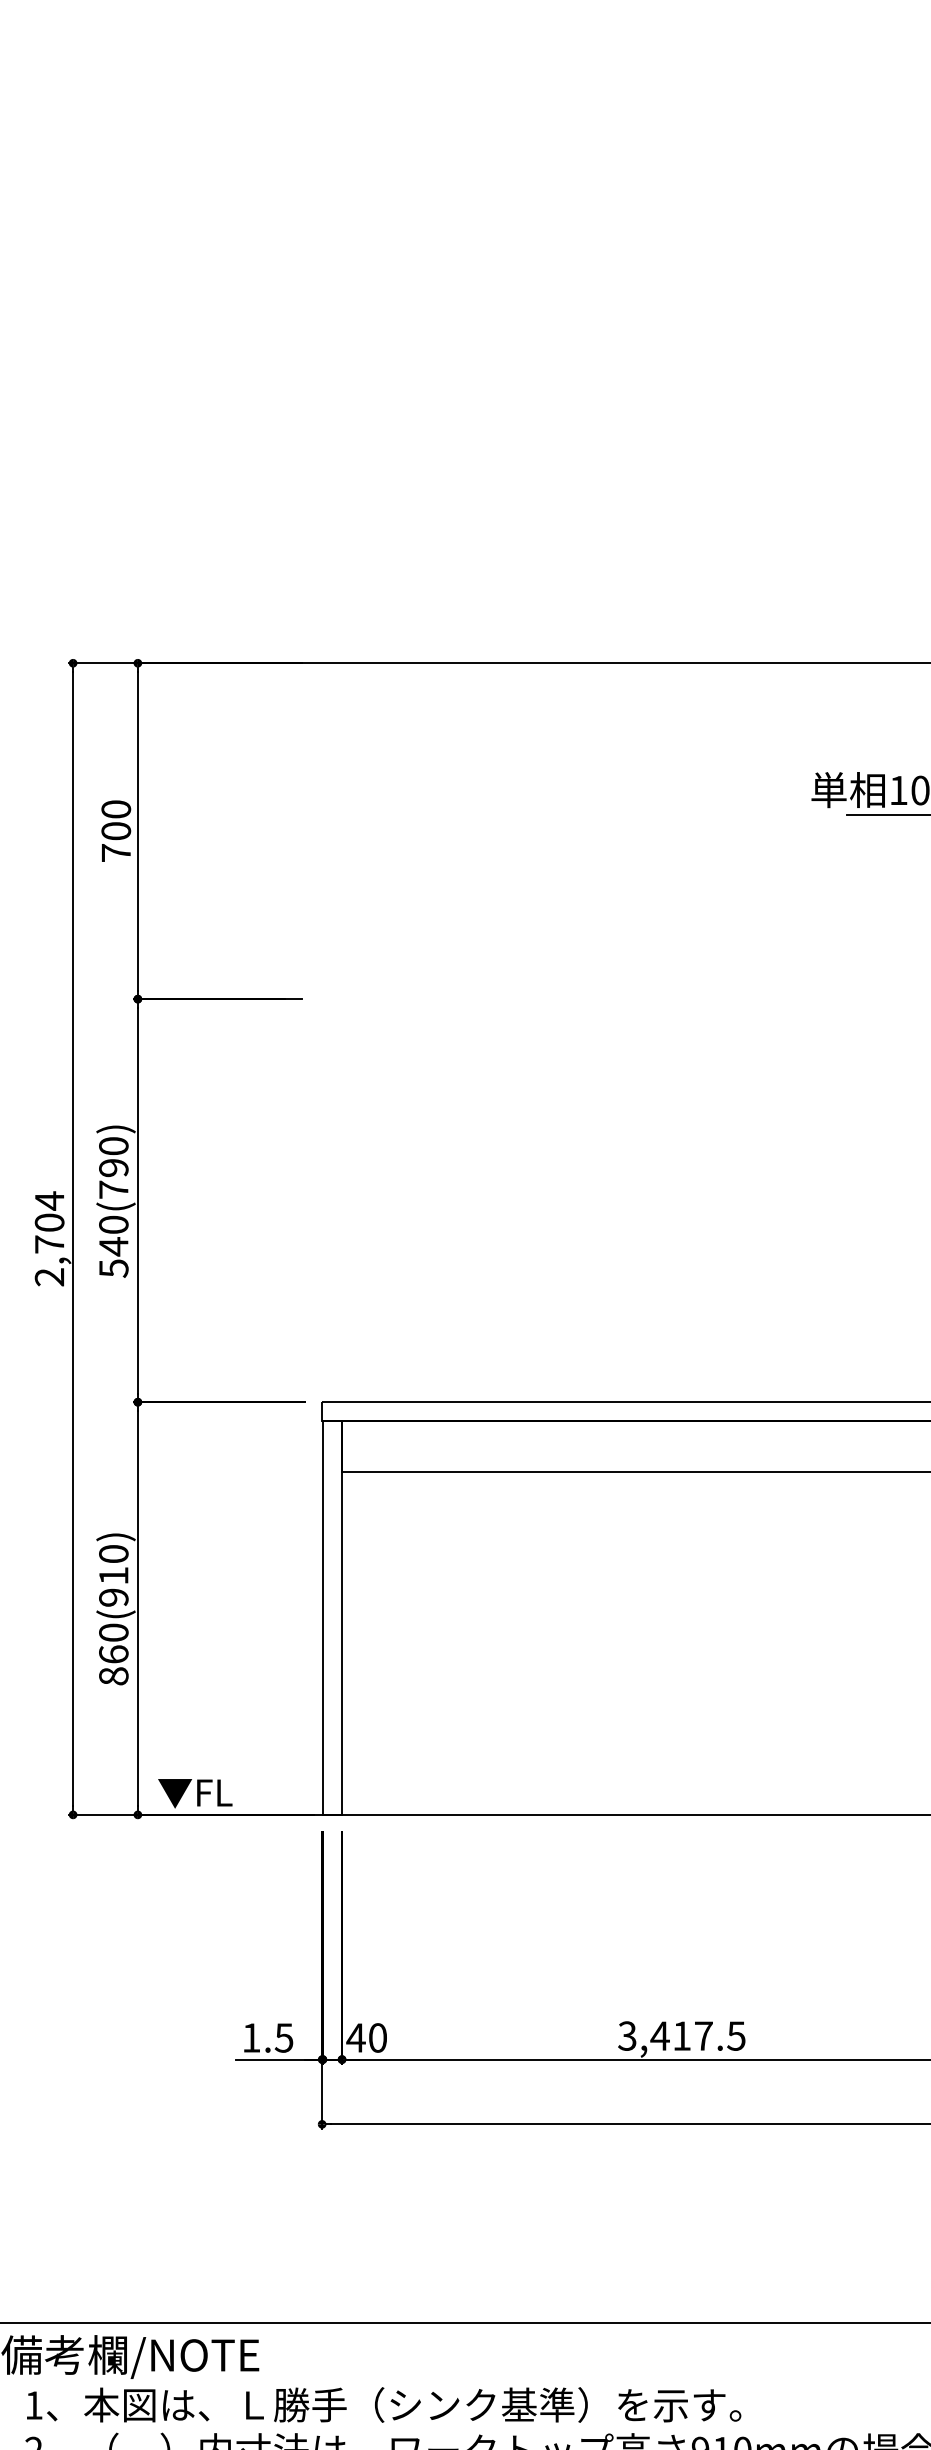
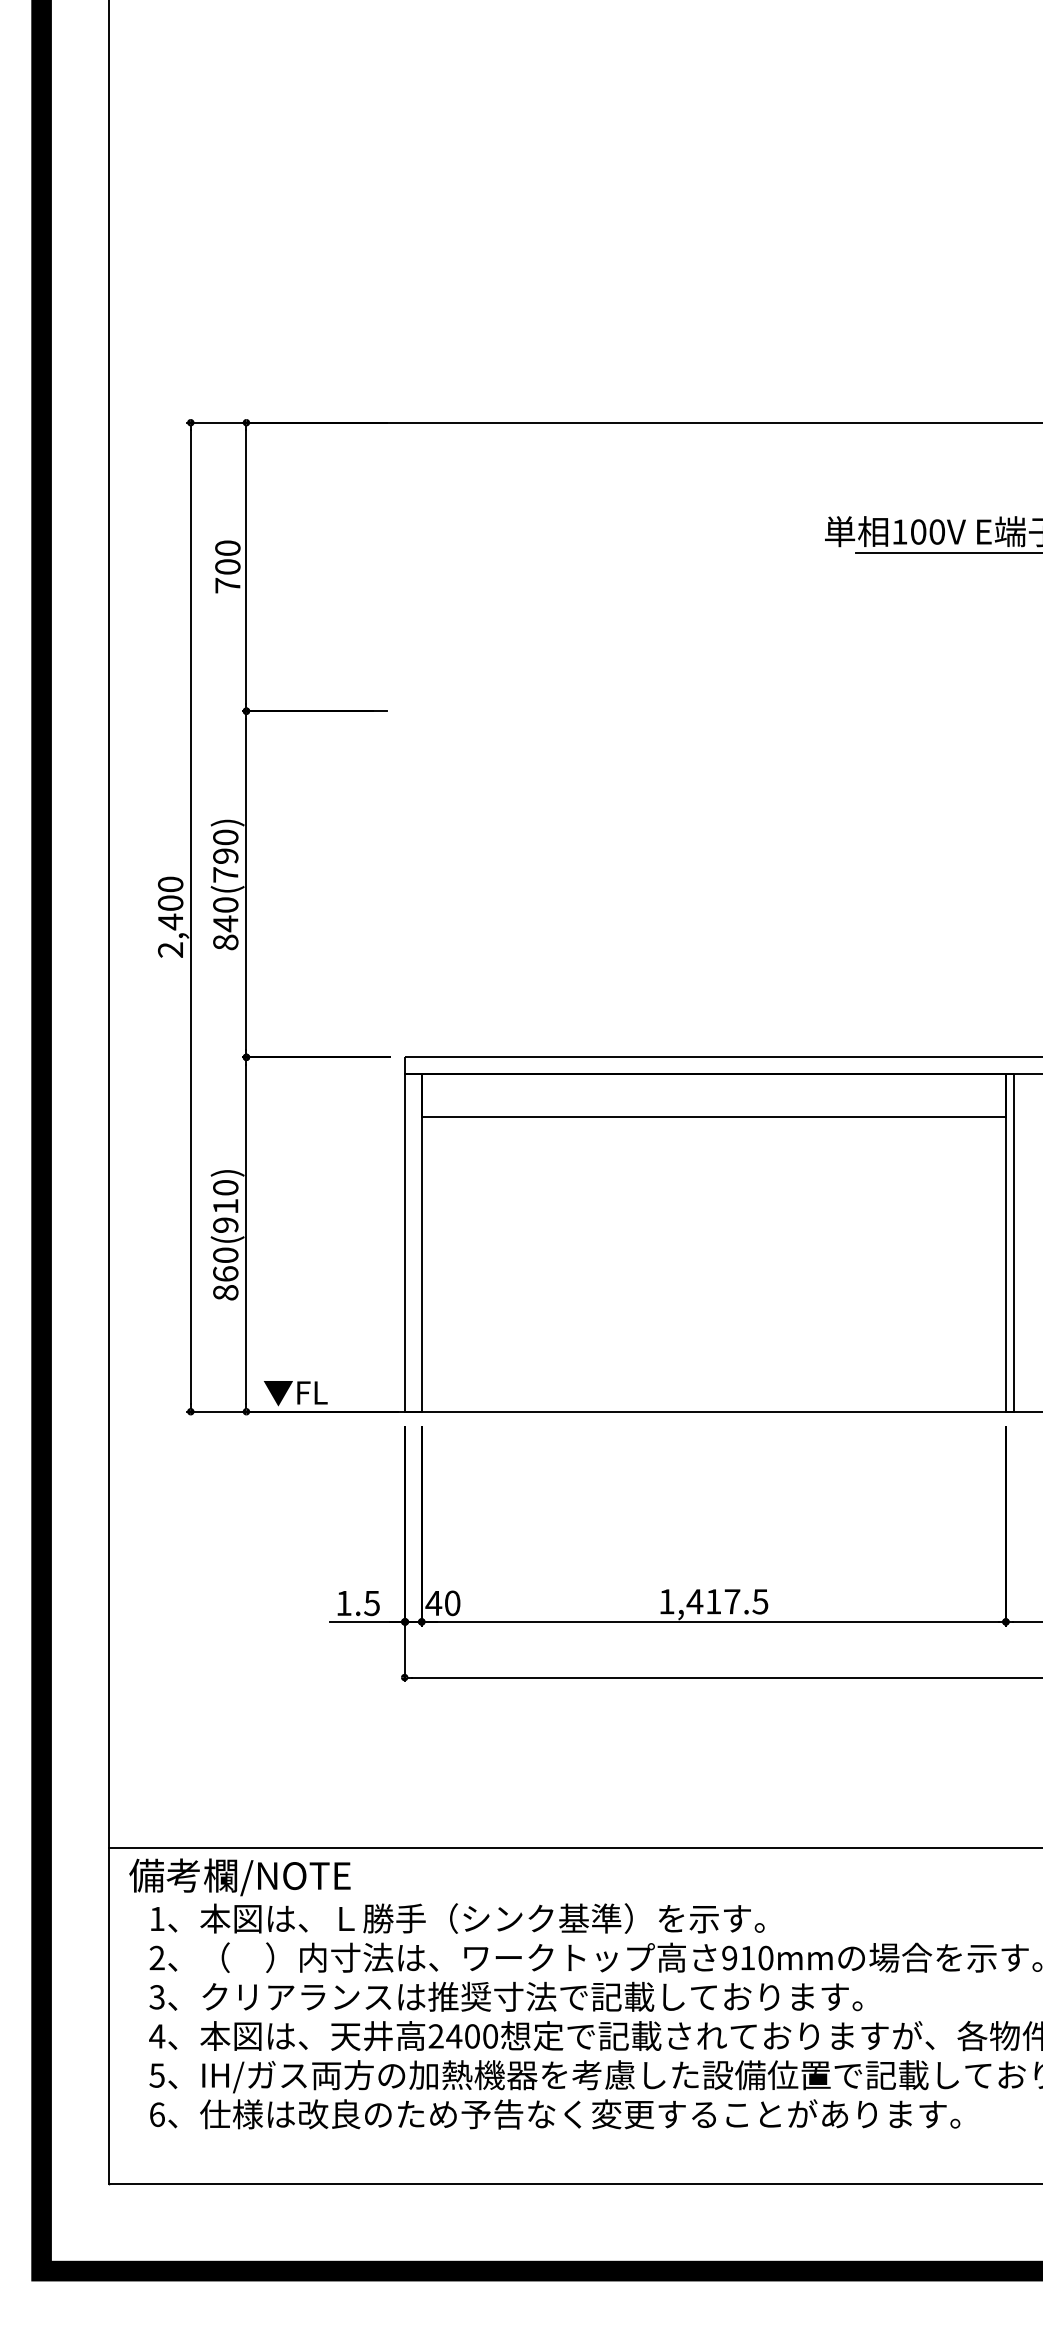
text: (49, 1223) -> (170, 903), 2,704 -> 2,400
text: (113, 1268) -> (225, 942), 540(790) -> 840(790)
text: (627, 2035) -> (666, 1601), 3,417.5 -> 1,417.5

